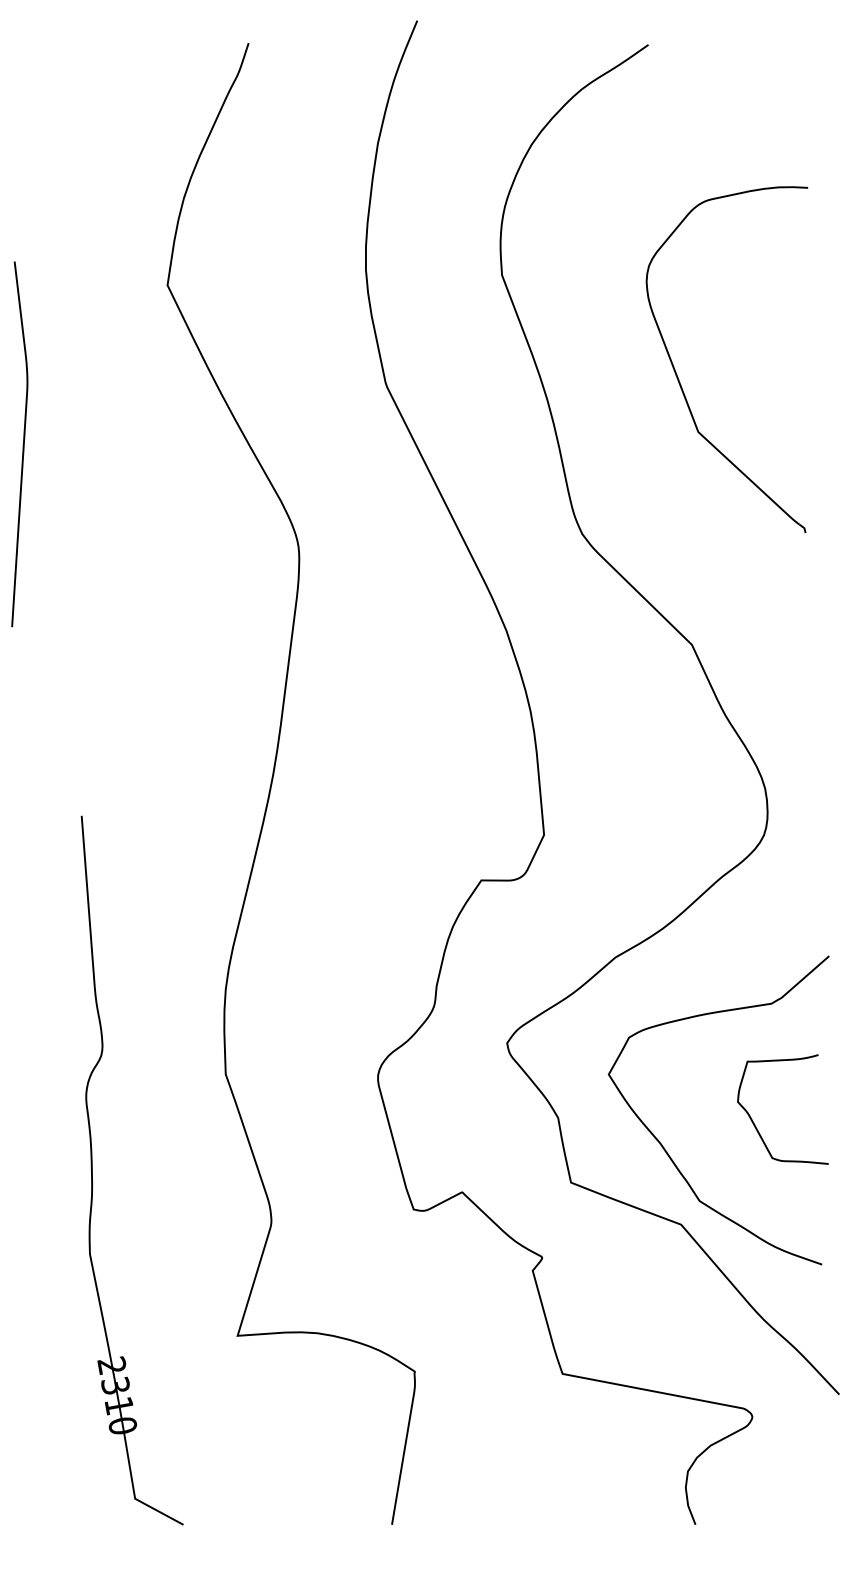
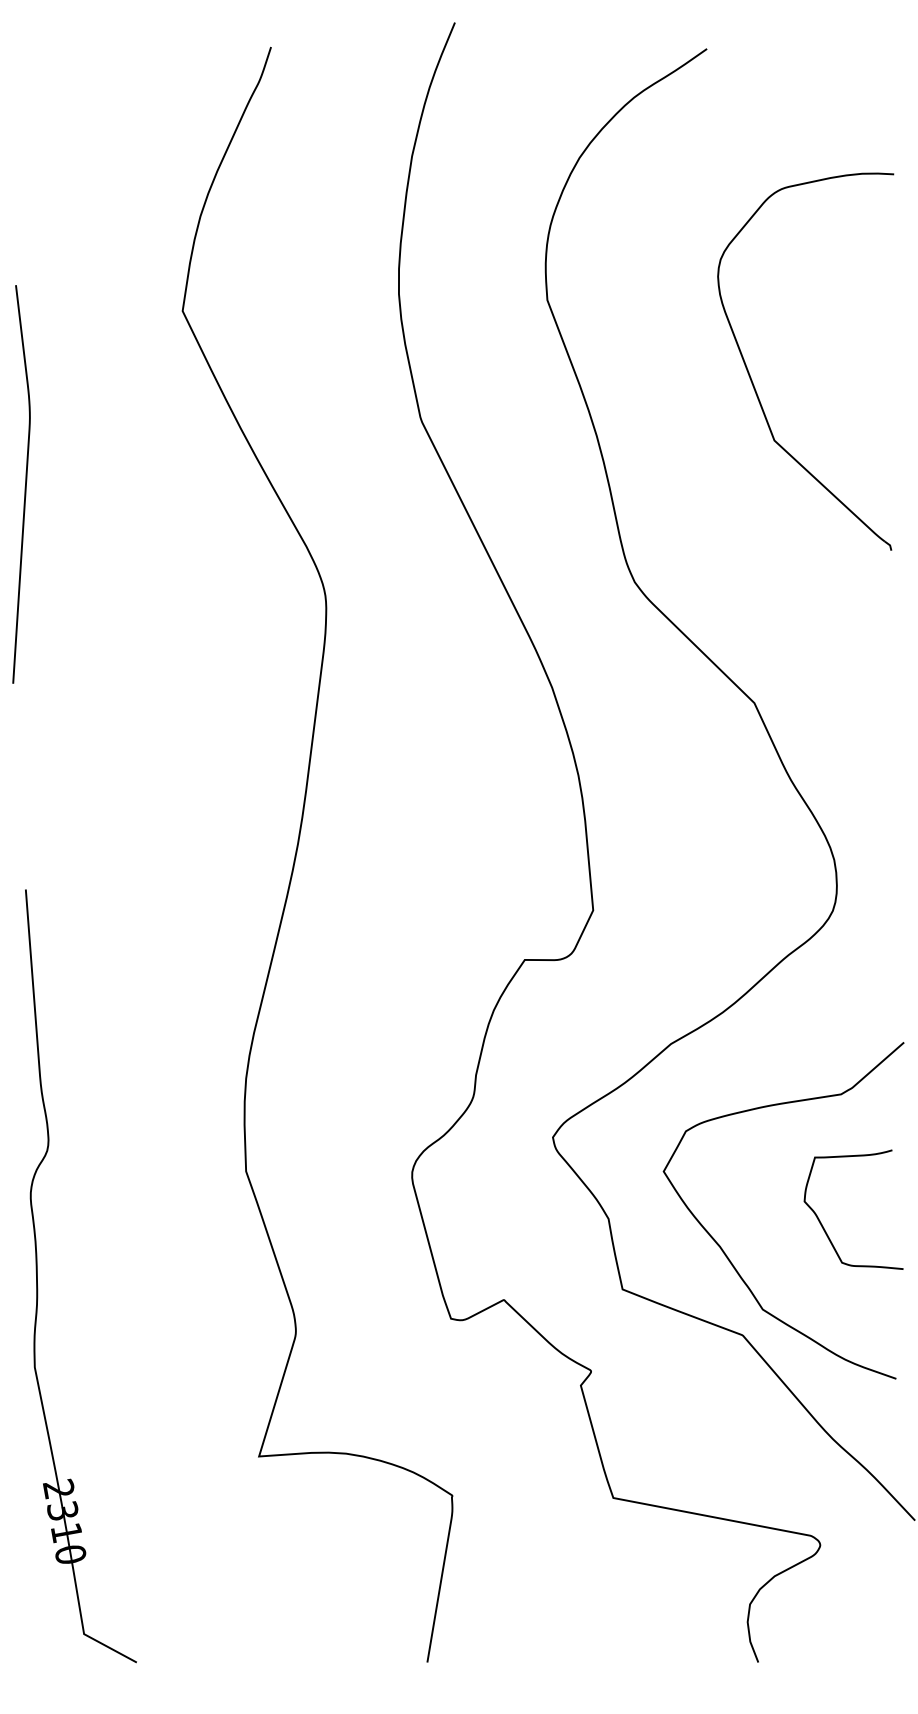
part: (679, 379) -> (753, 383), moved
part: (92, 1170) -> (37, 1276), moved

